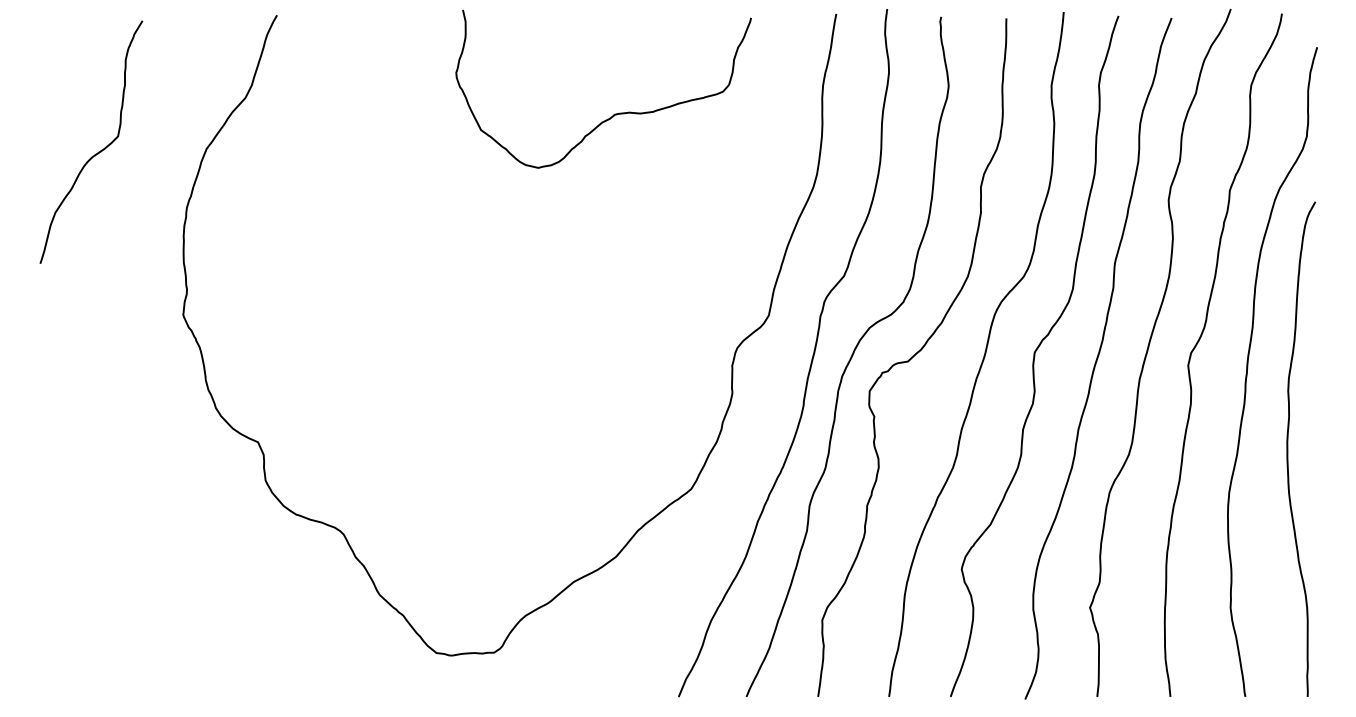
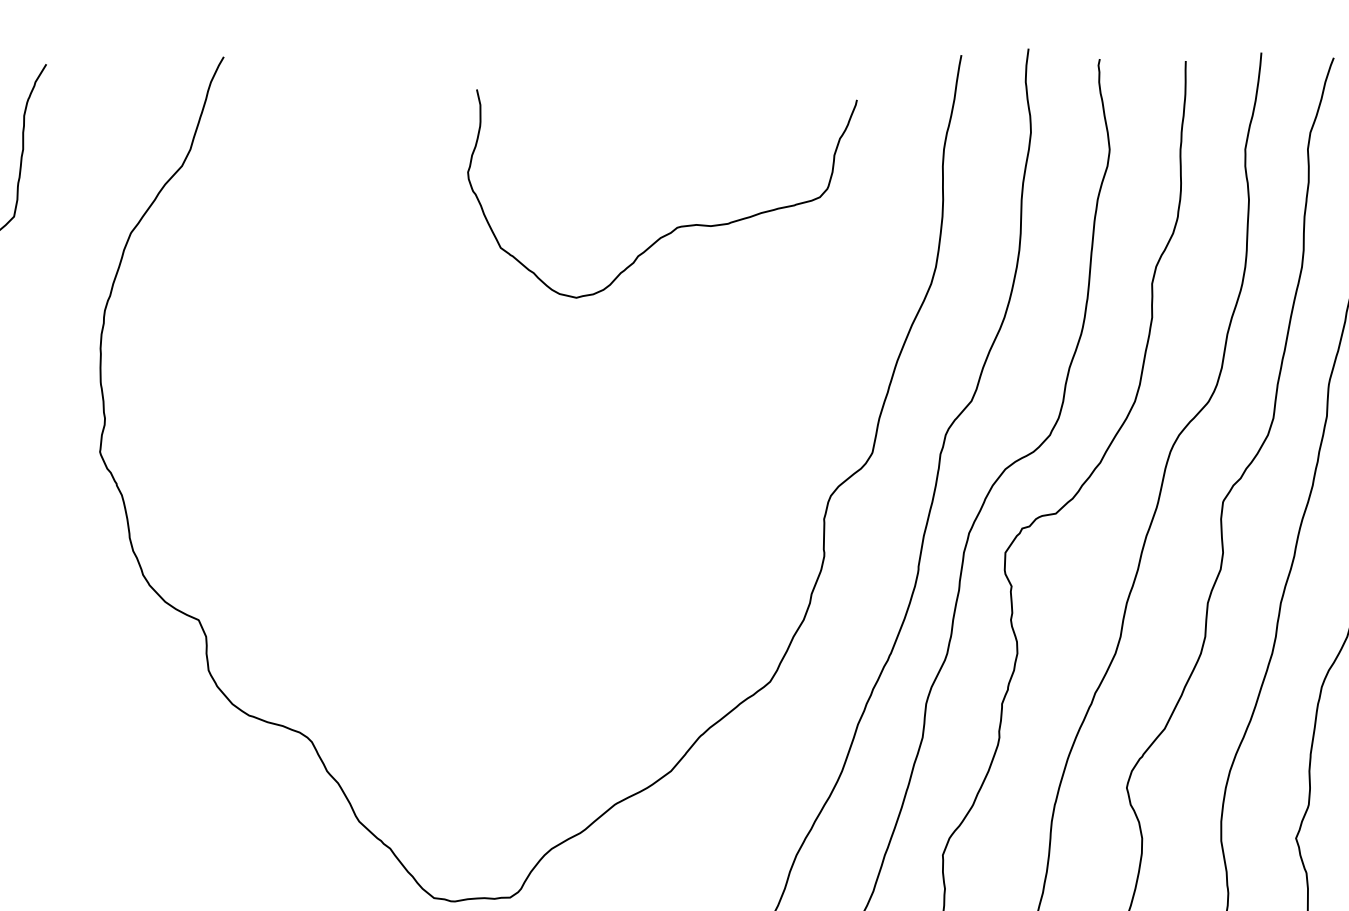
curve: (615, 113) -> (678, 226), moved

